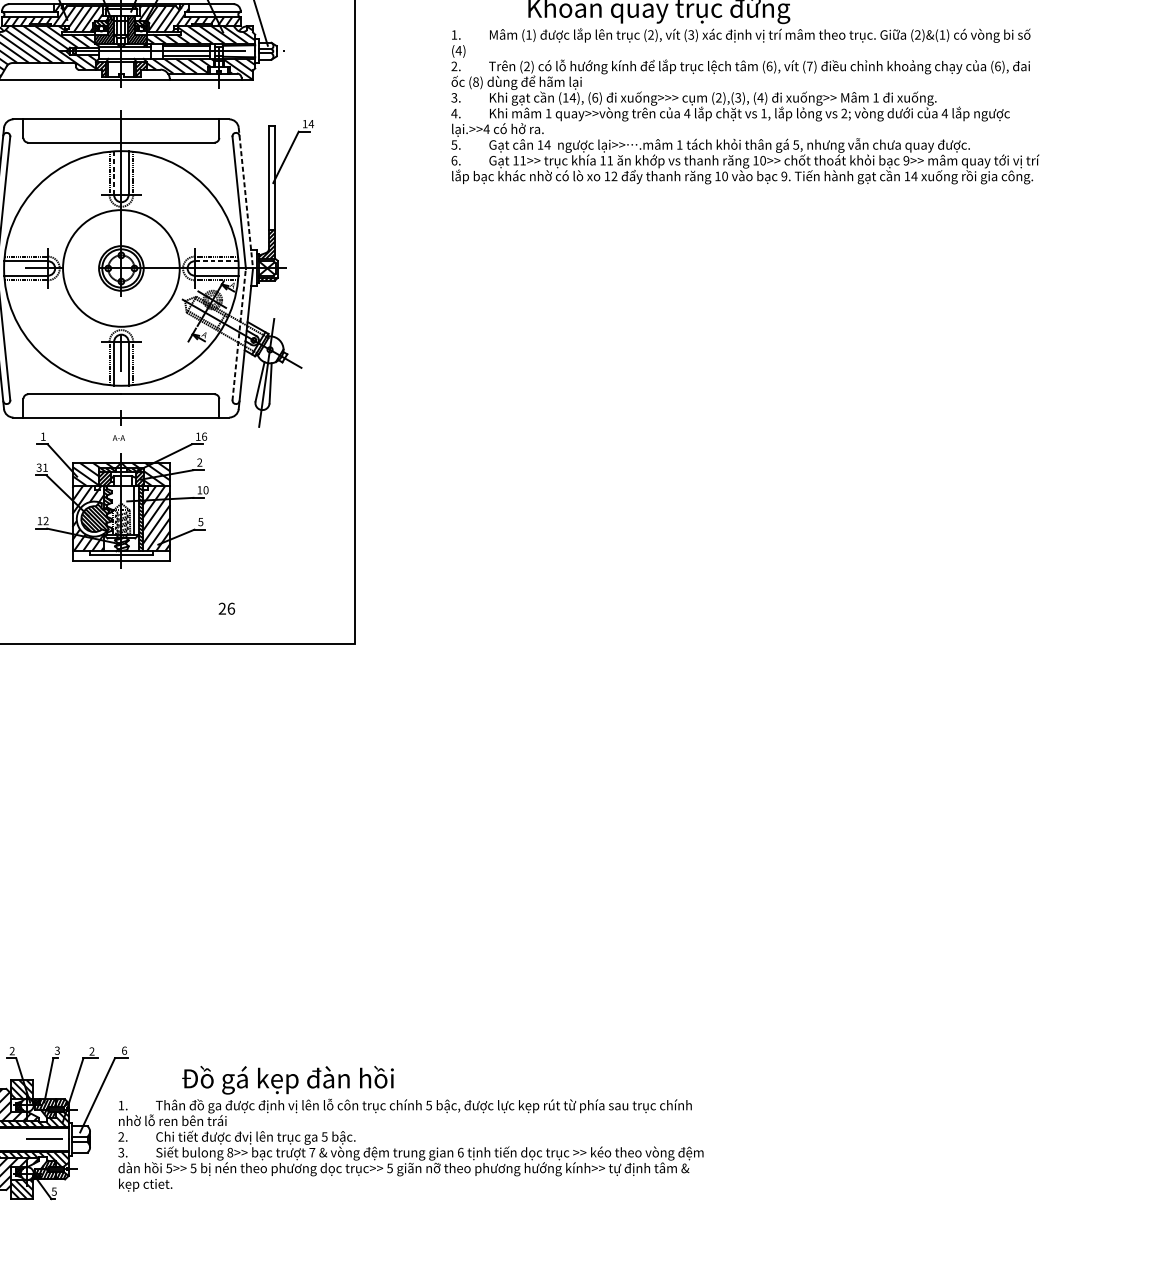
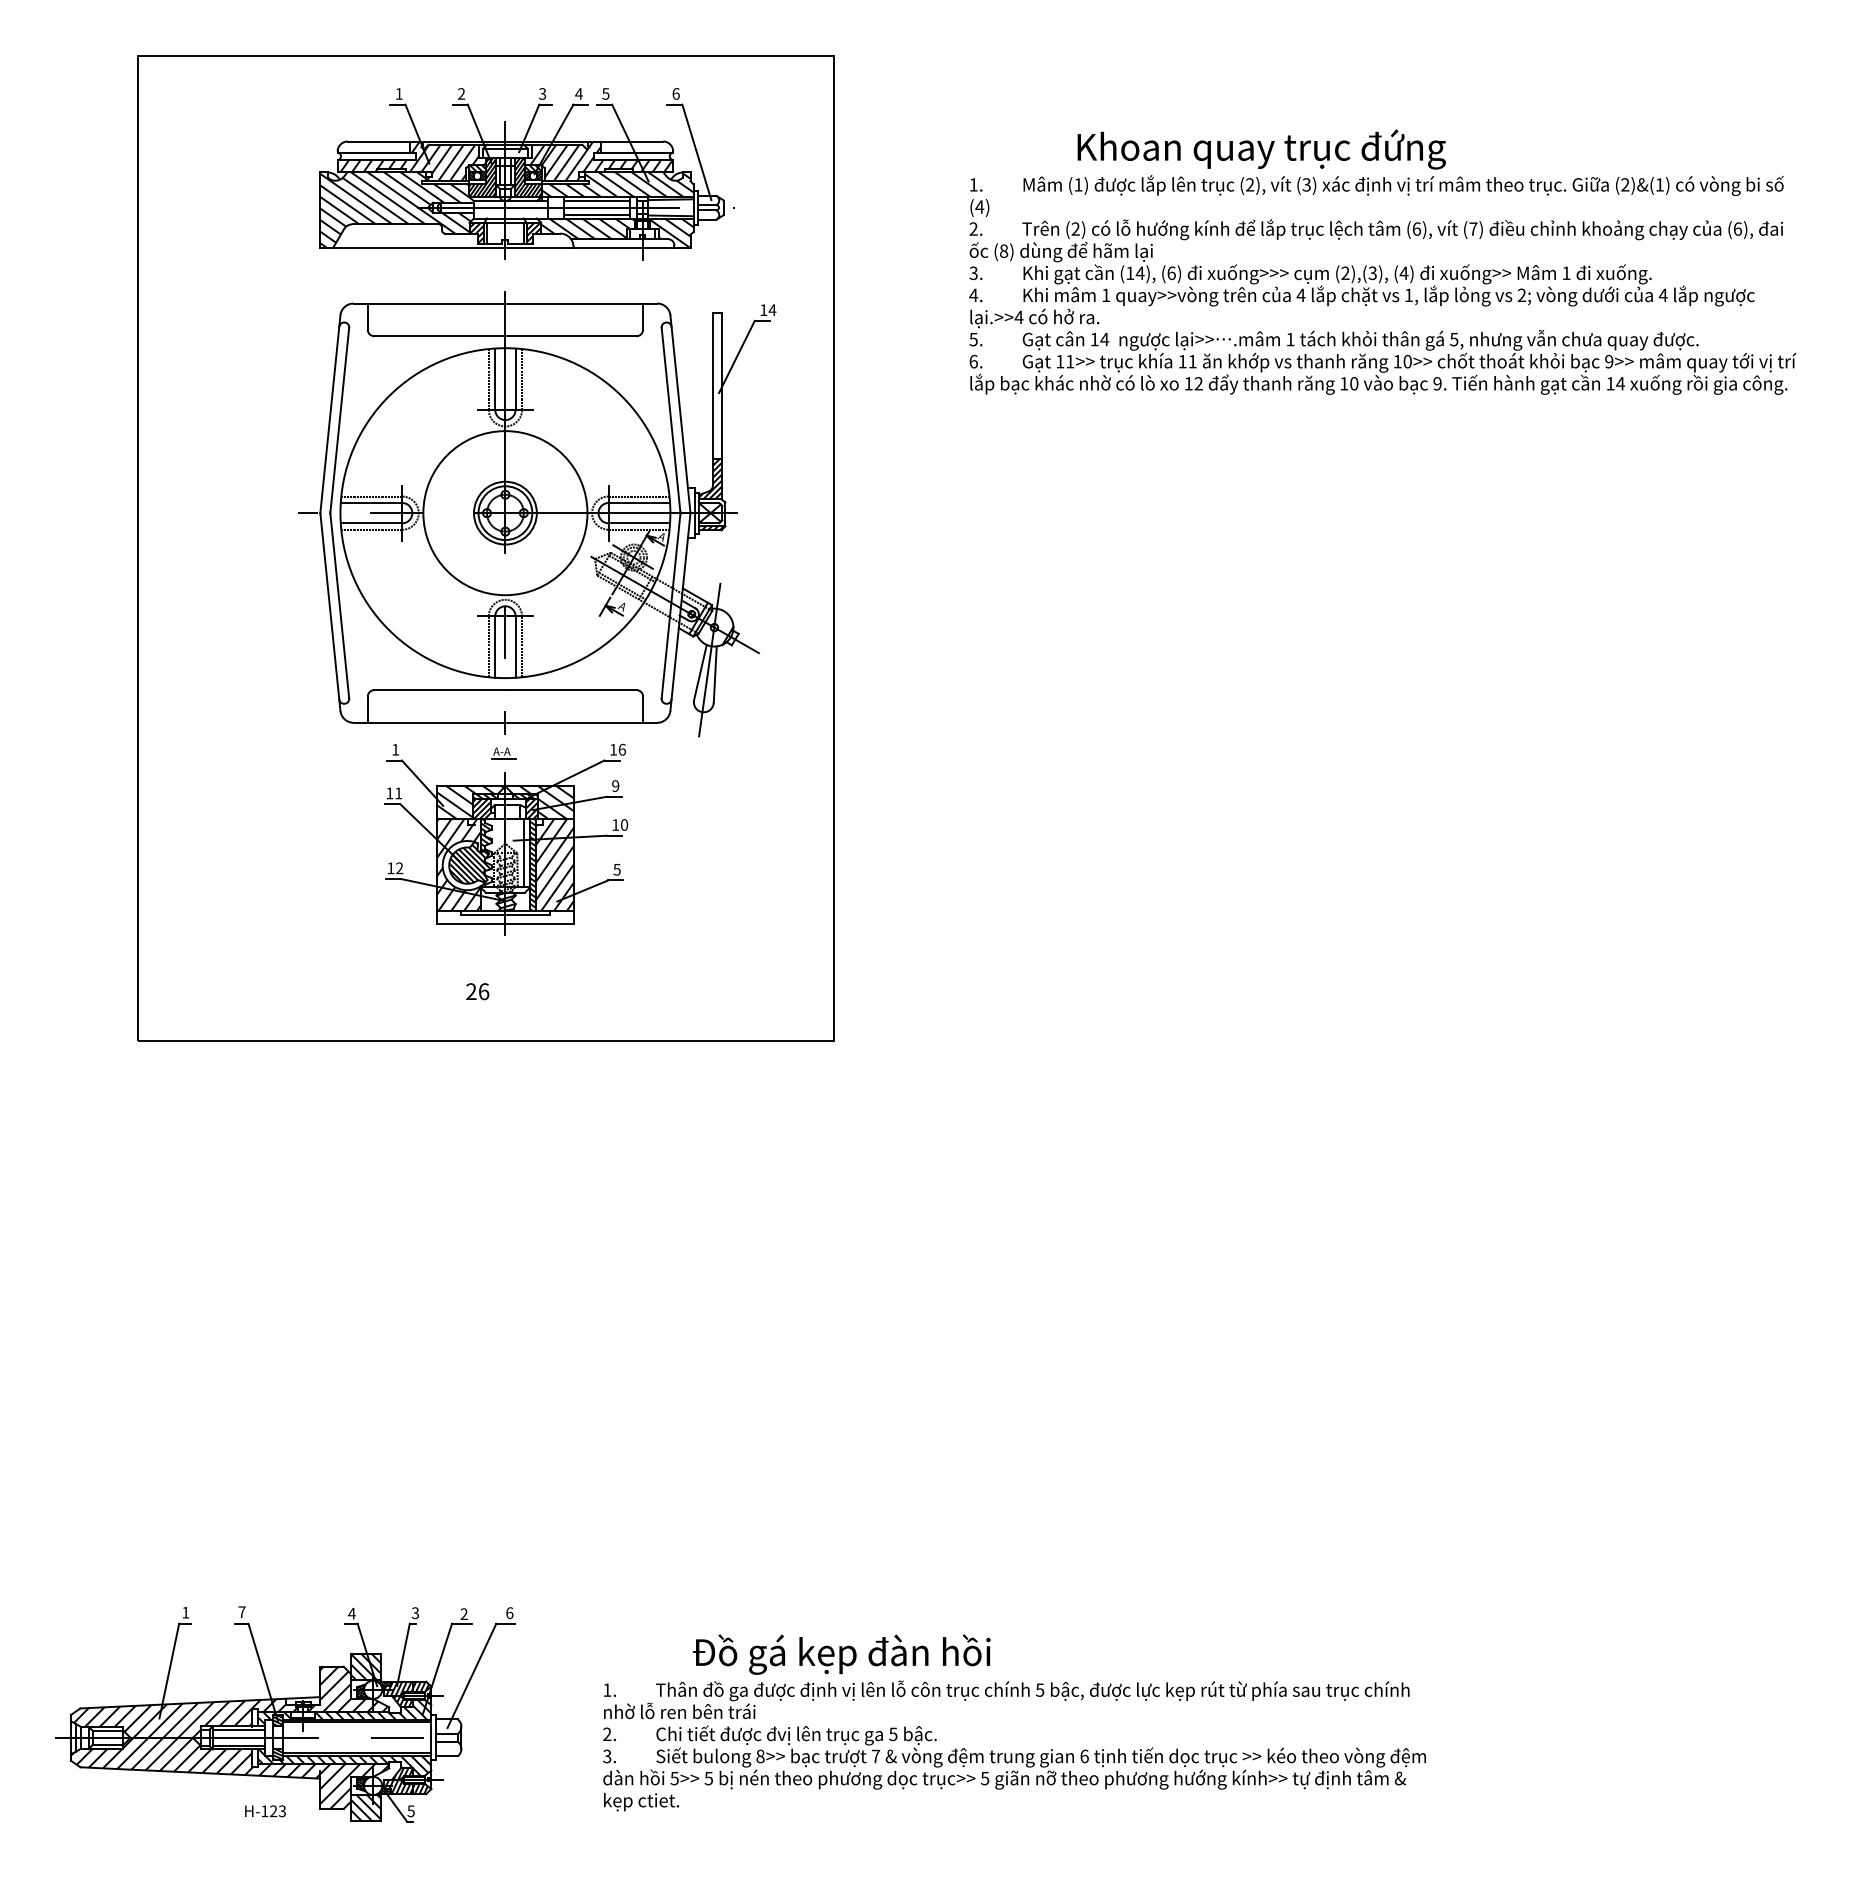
line: (114, 173) -> (495, 379), dashed -> solid
line: (245, 198) -> (680, 414), dashed -> solid
line: (216, 260) -> (639, 502), dashed -> solid
line: (239, 334) -> (671, 605), dashed -> solid
line: (120, 443) -> (503, 759), added
text: (199, 462) -> (615, 786), 2 -> 9
text: (38, 467) -> (389, 793), 31 -> 11
text: (226, 608) -> (477, 991), moved
text: (11, 1051) -> (351, 1613), 2 -> 4
text: (410, 1128) -> (1014, 1722), moved

